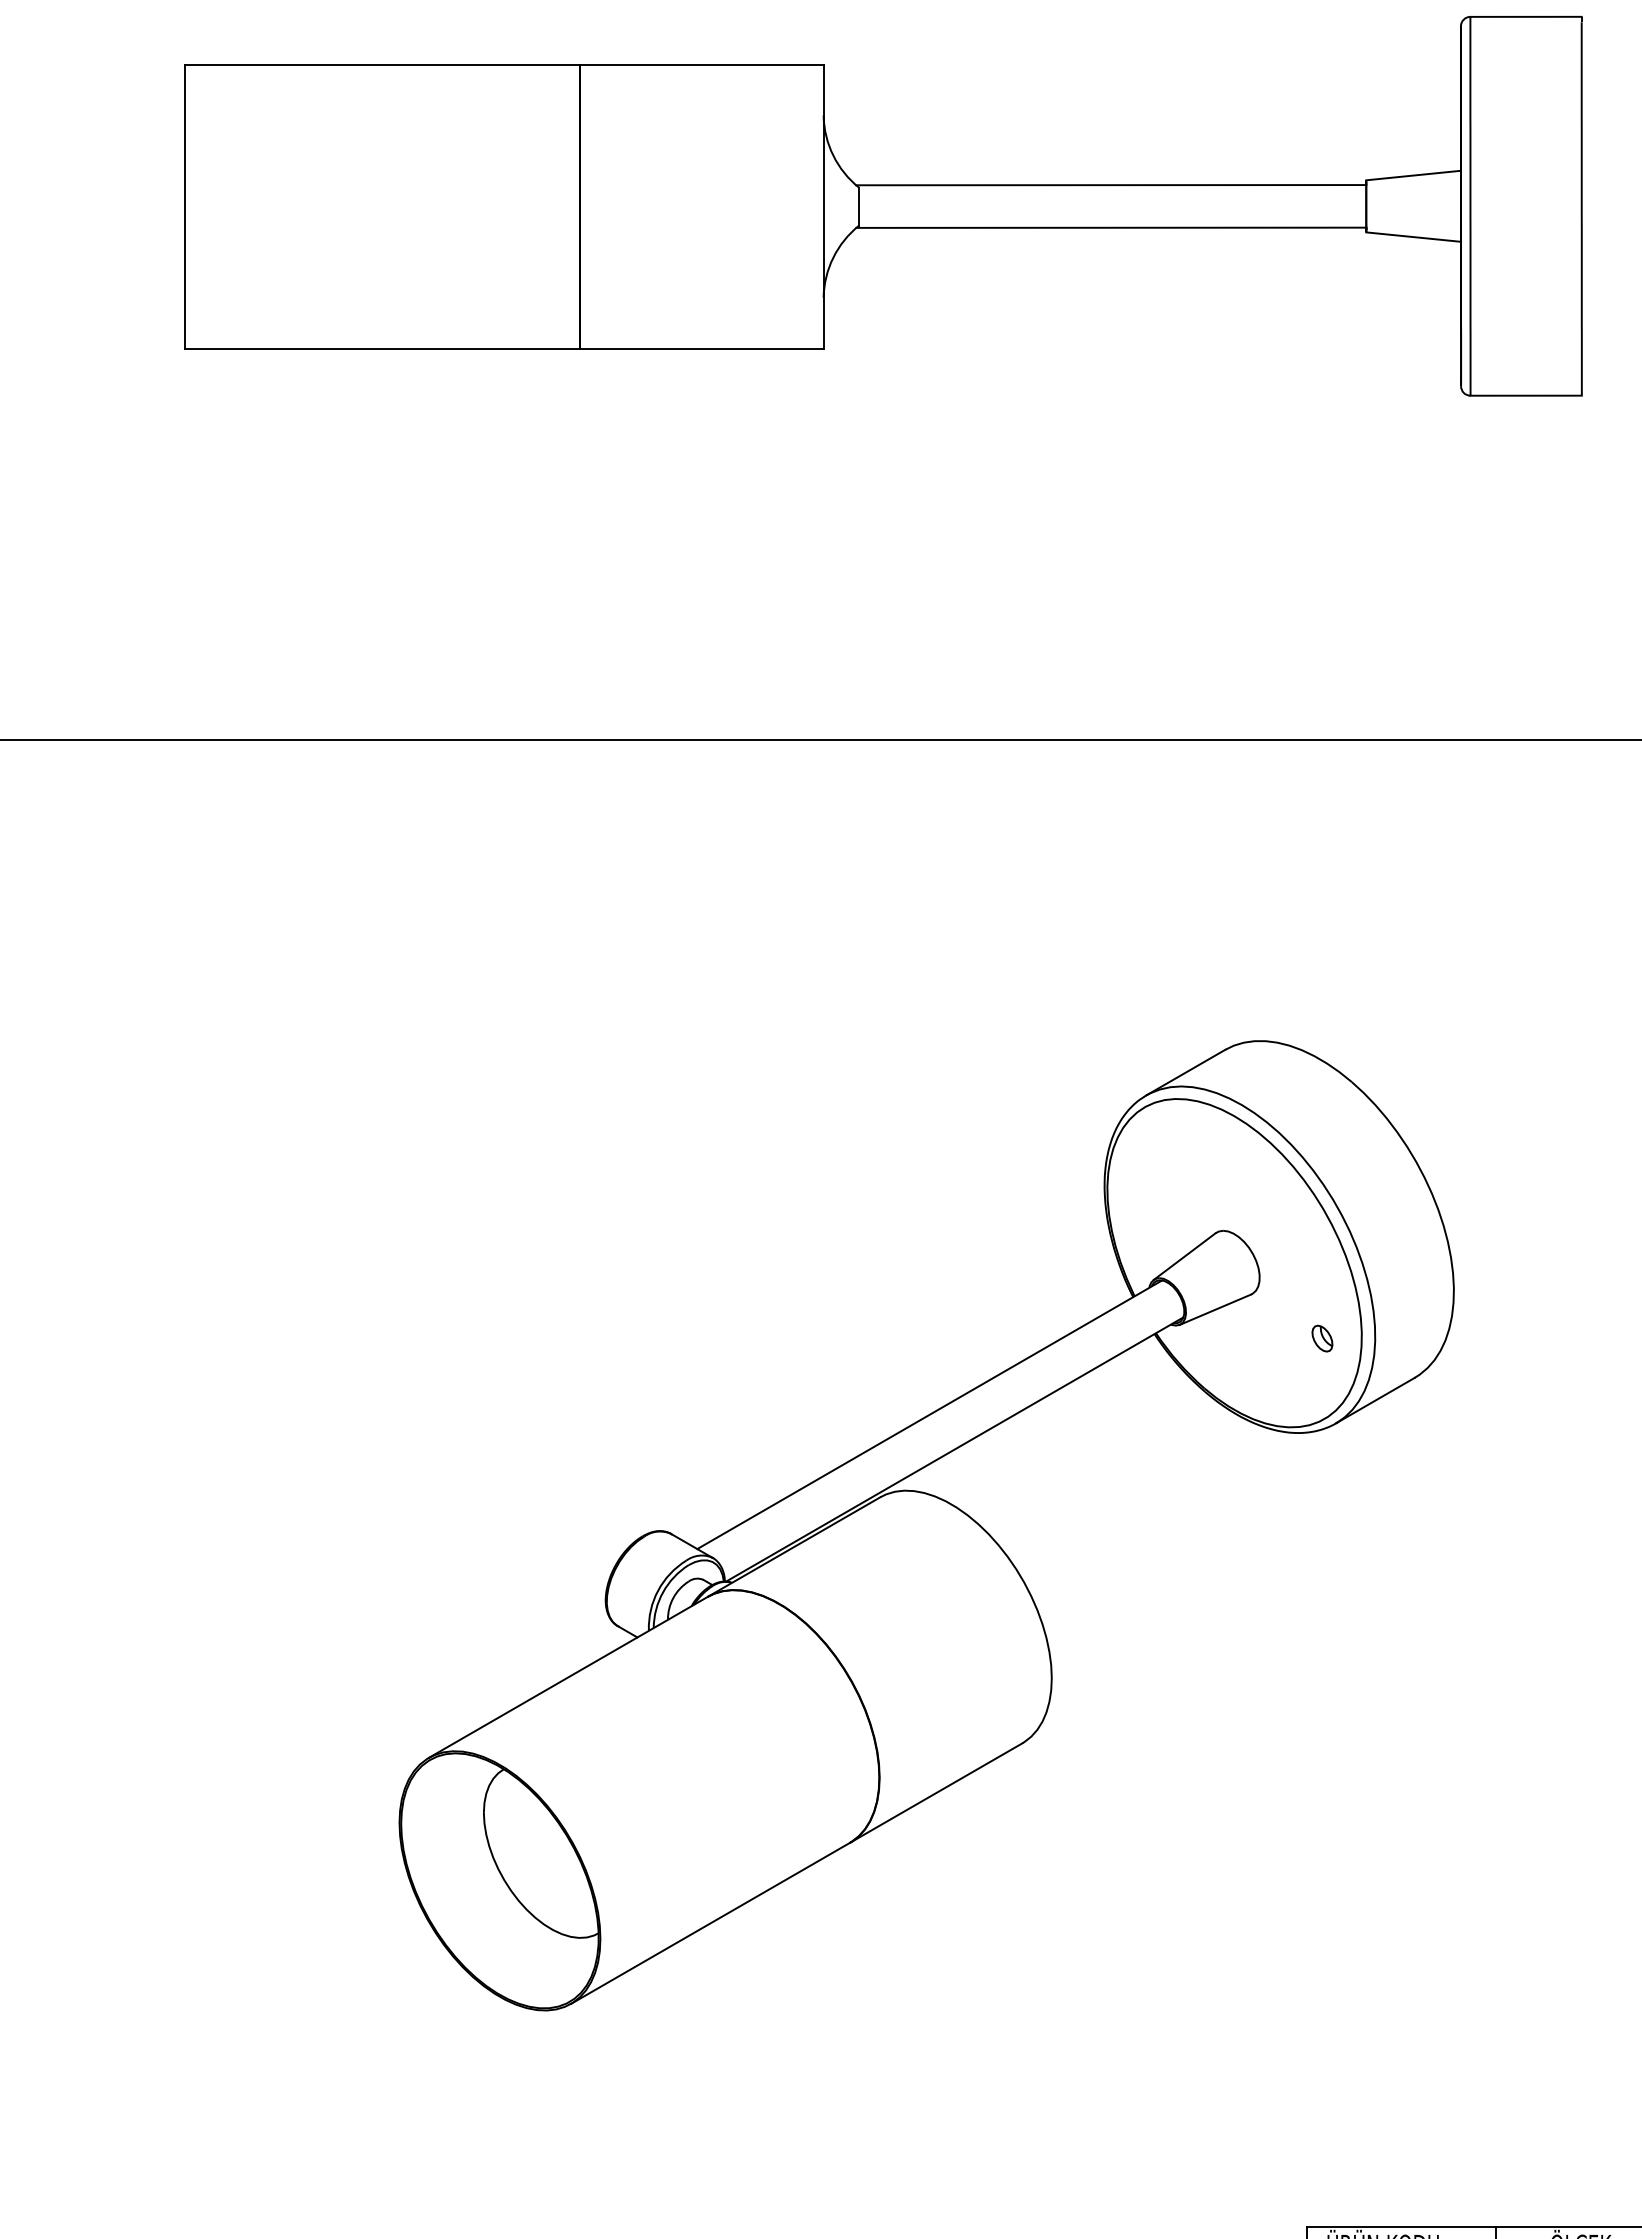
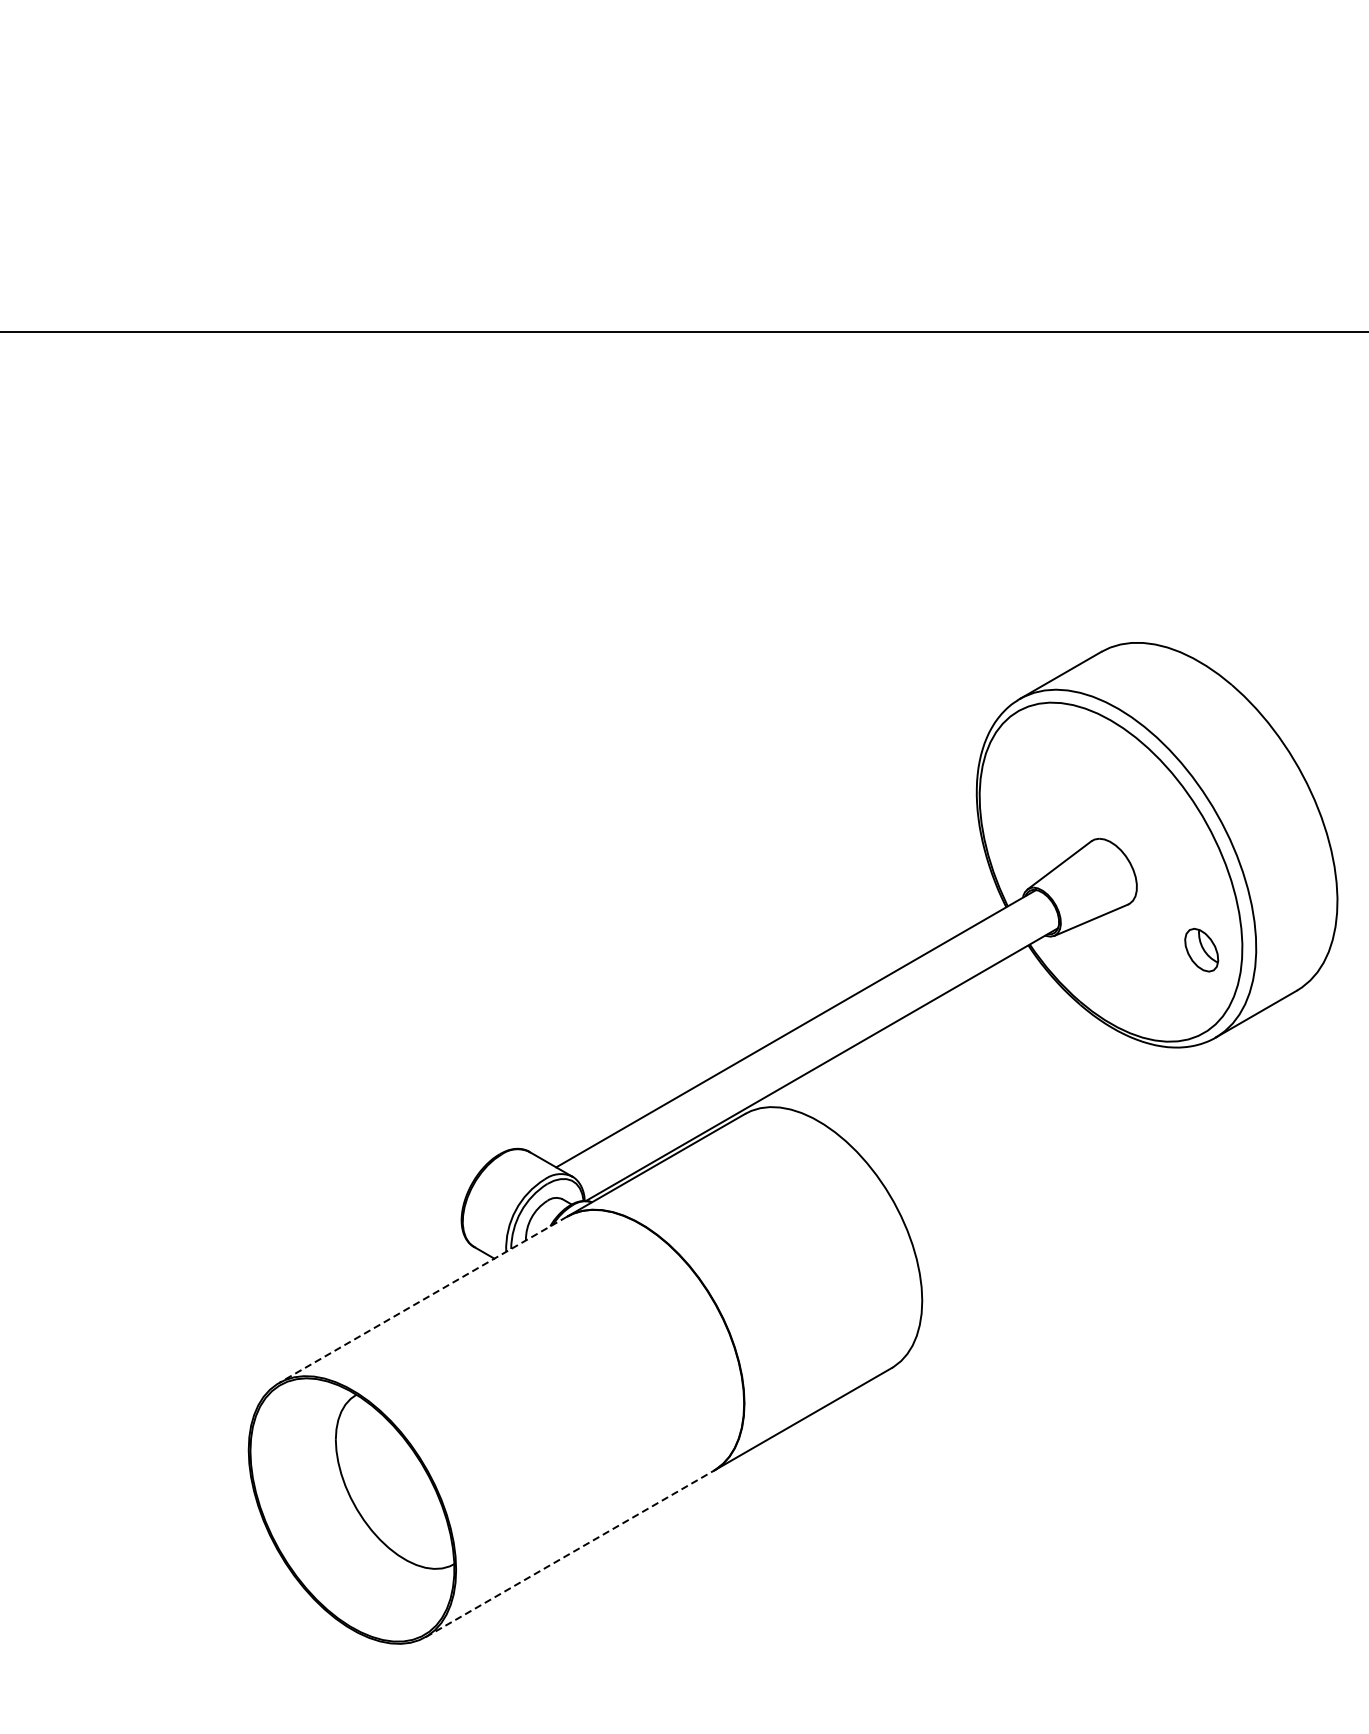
part: (1322, 1338) -> (1201, 949), size x1.6
line: (567, 1677) -> (422, 1300), solid -> dashed
line: (710, 1923) -> (569, 1554), solid -> dashed

